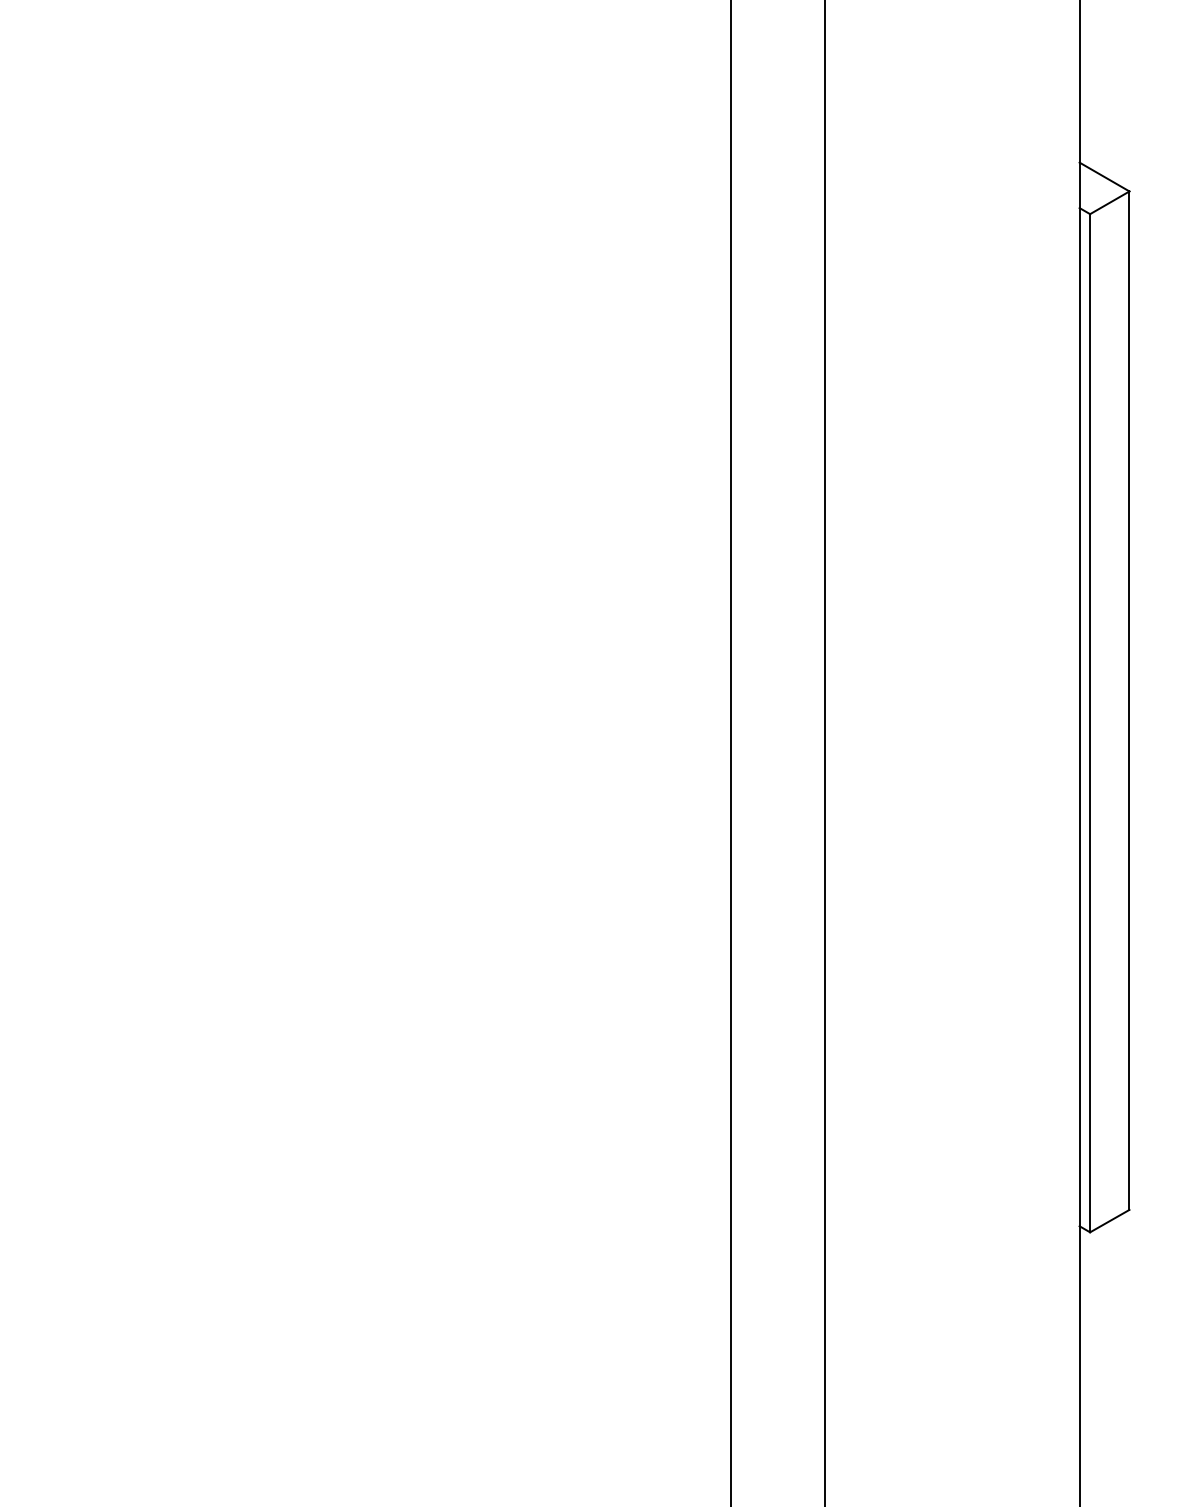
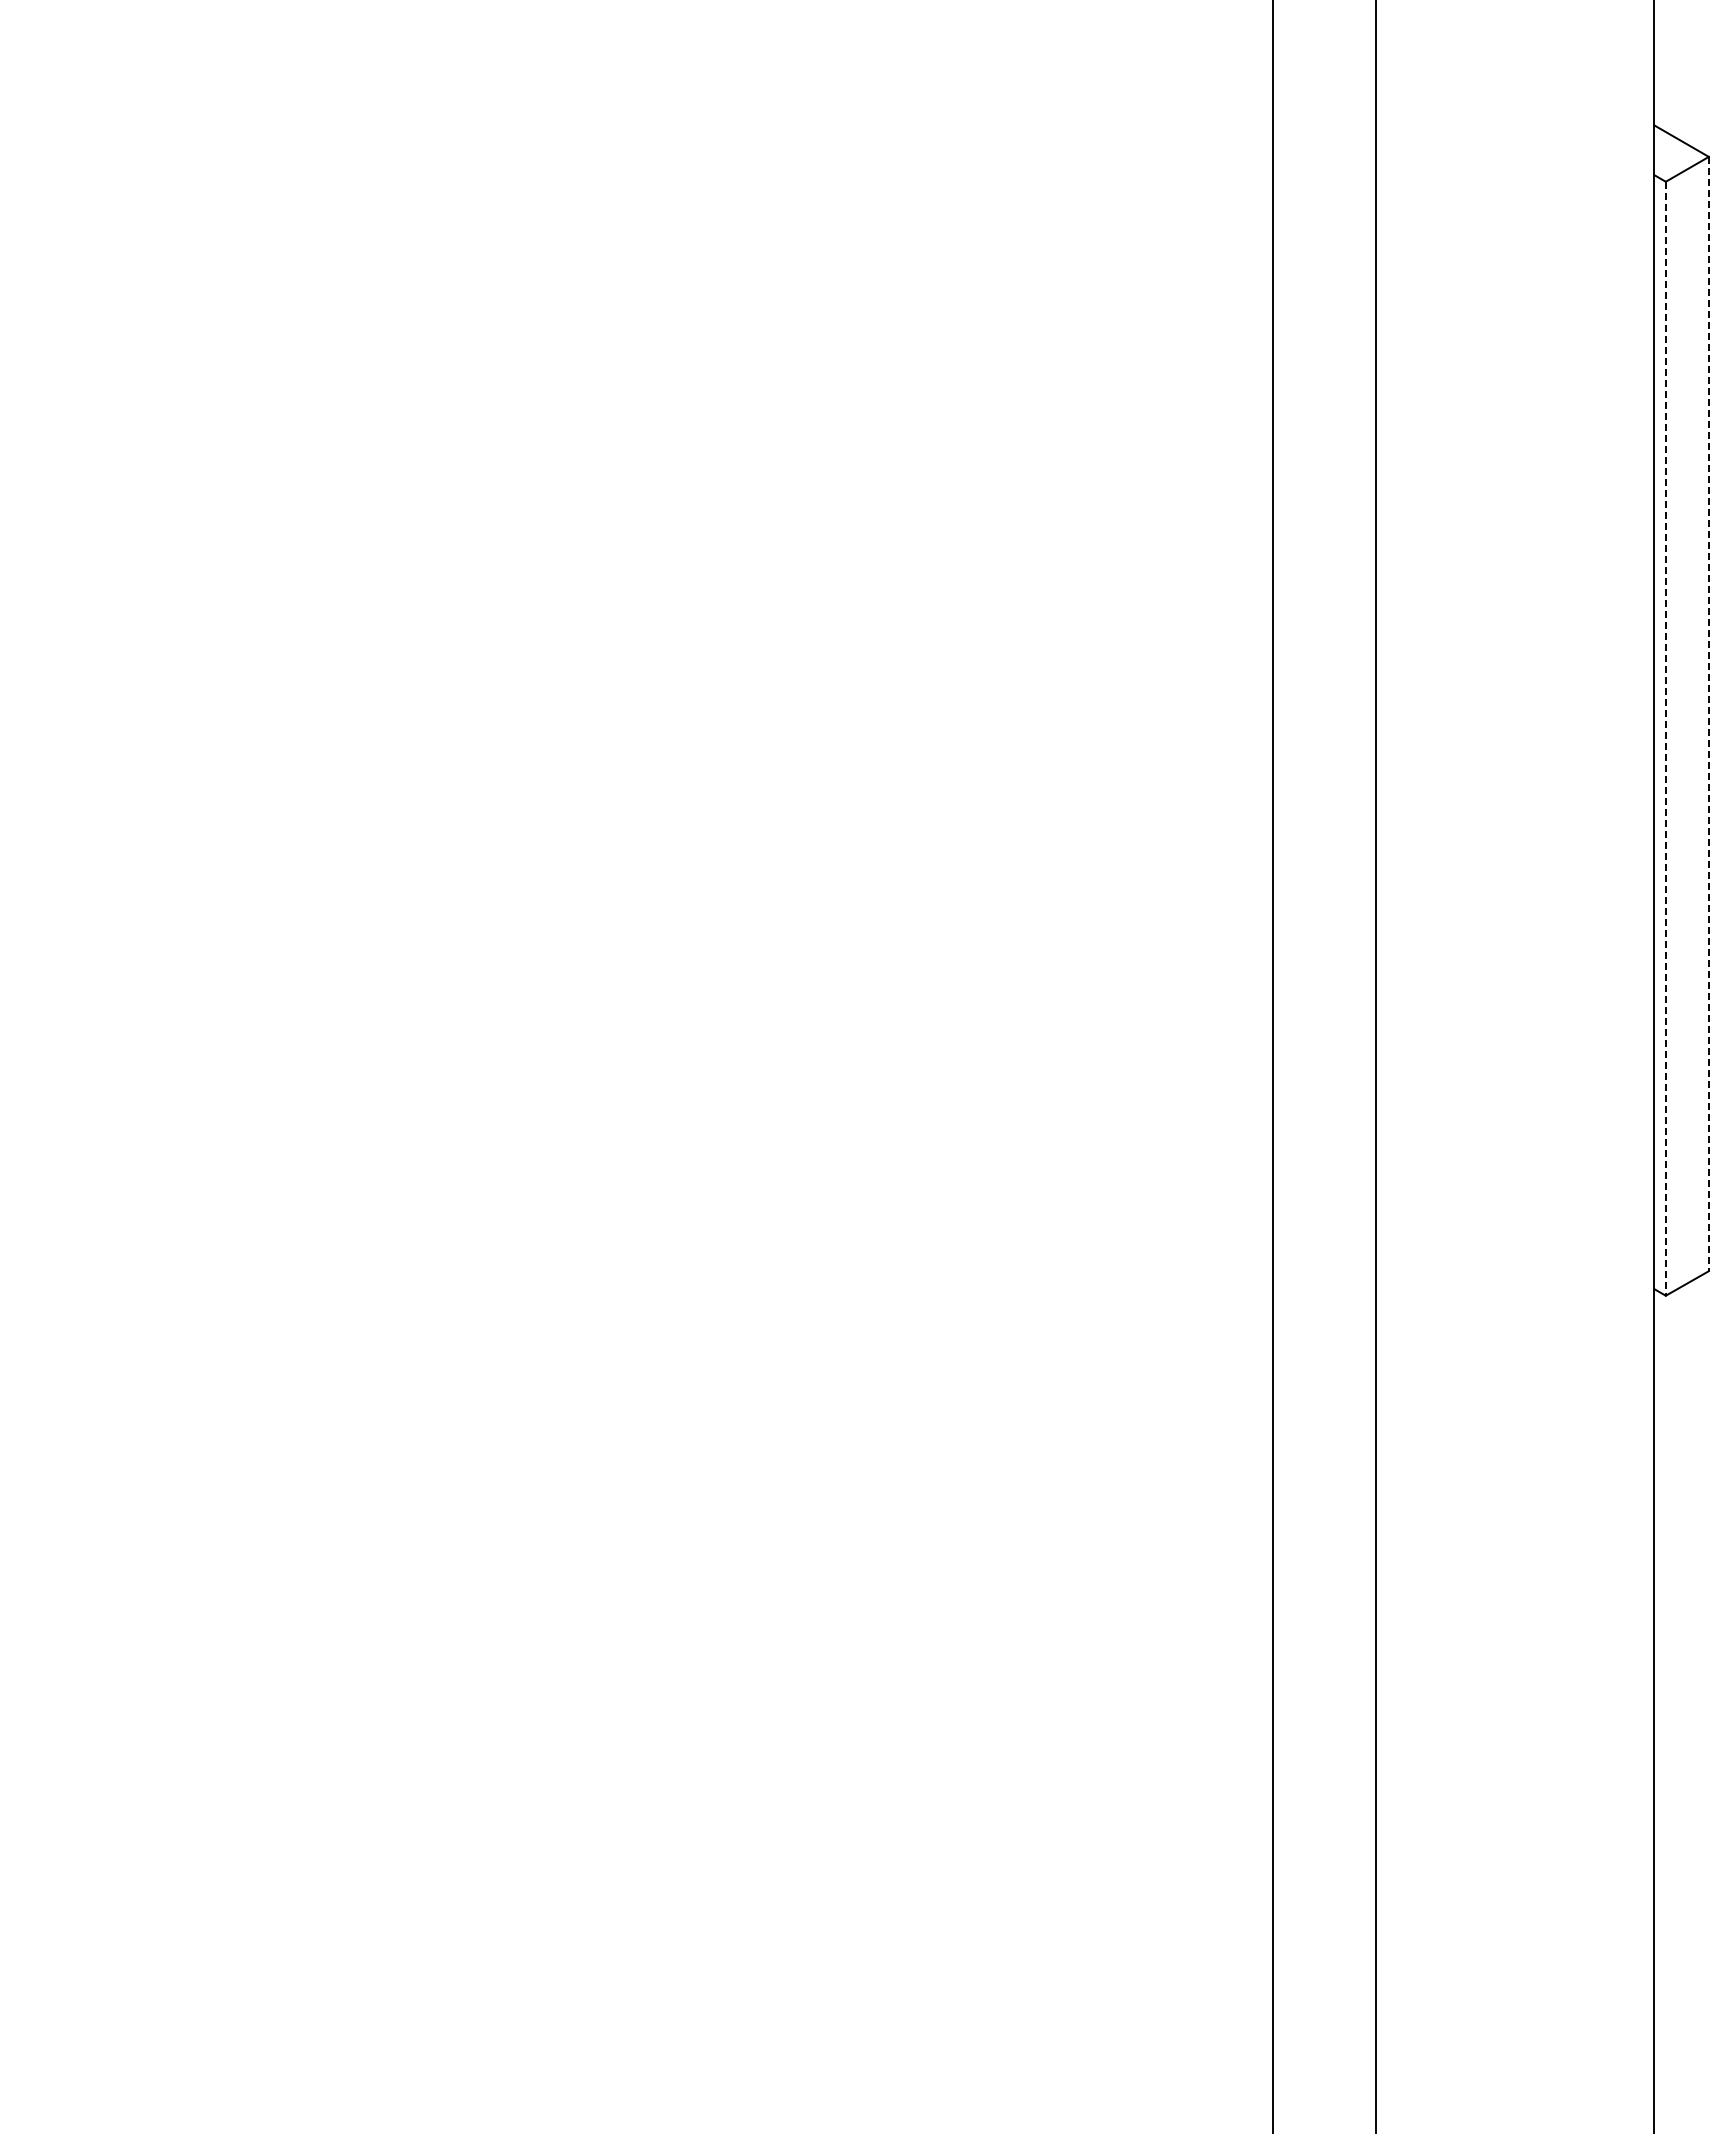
line: (1129, 701) -> (1708, 714), solid -> dashed
line: (1089, 723) -> (1665, 738), solid -> dashed

